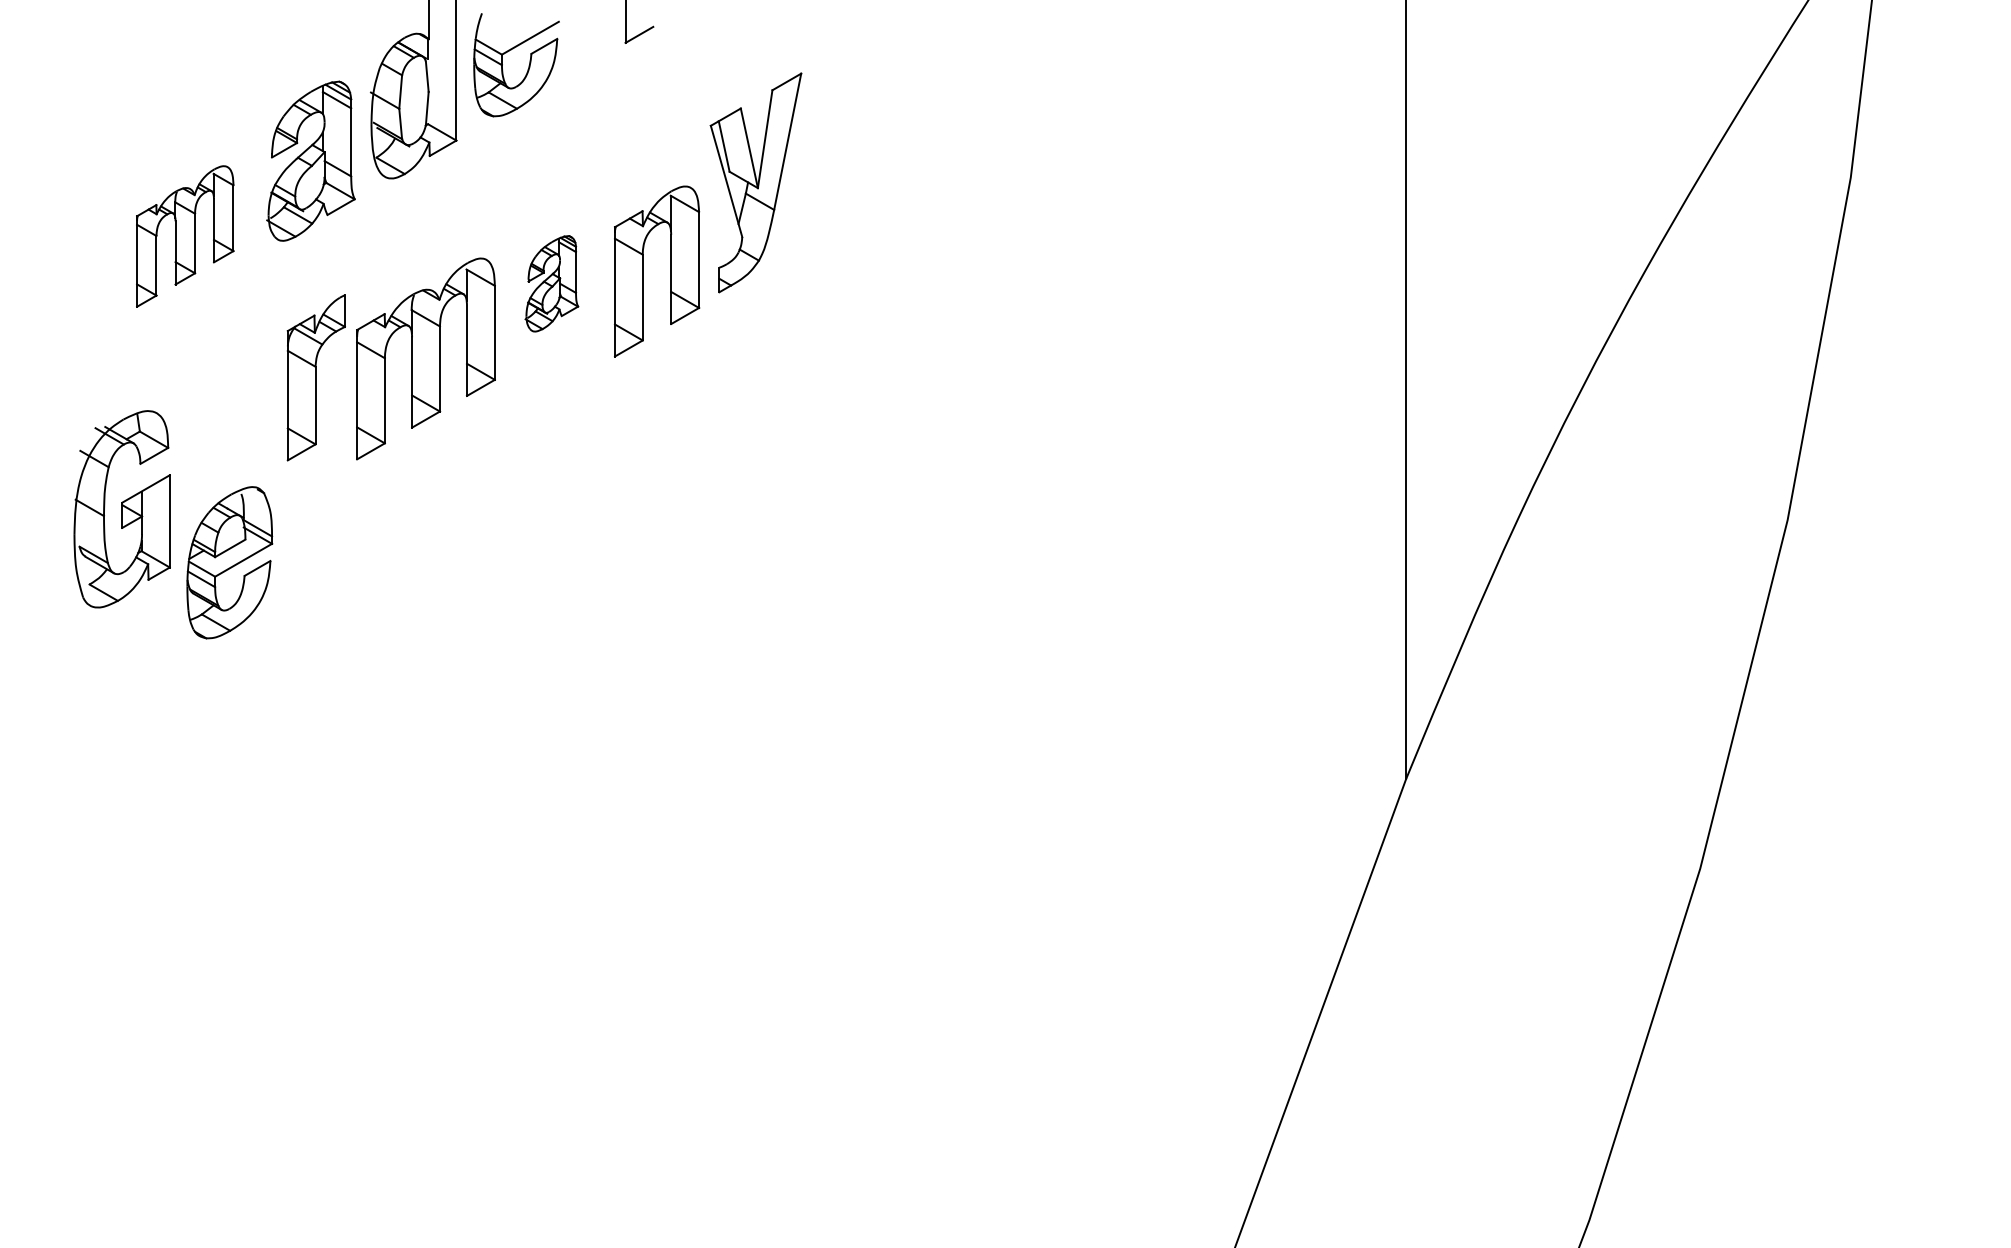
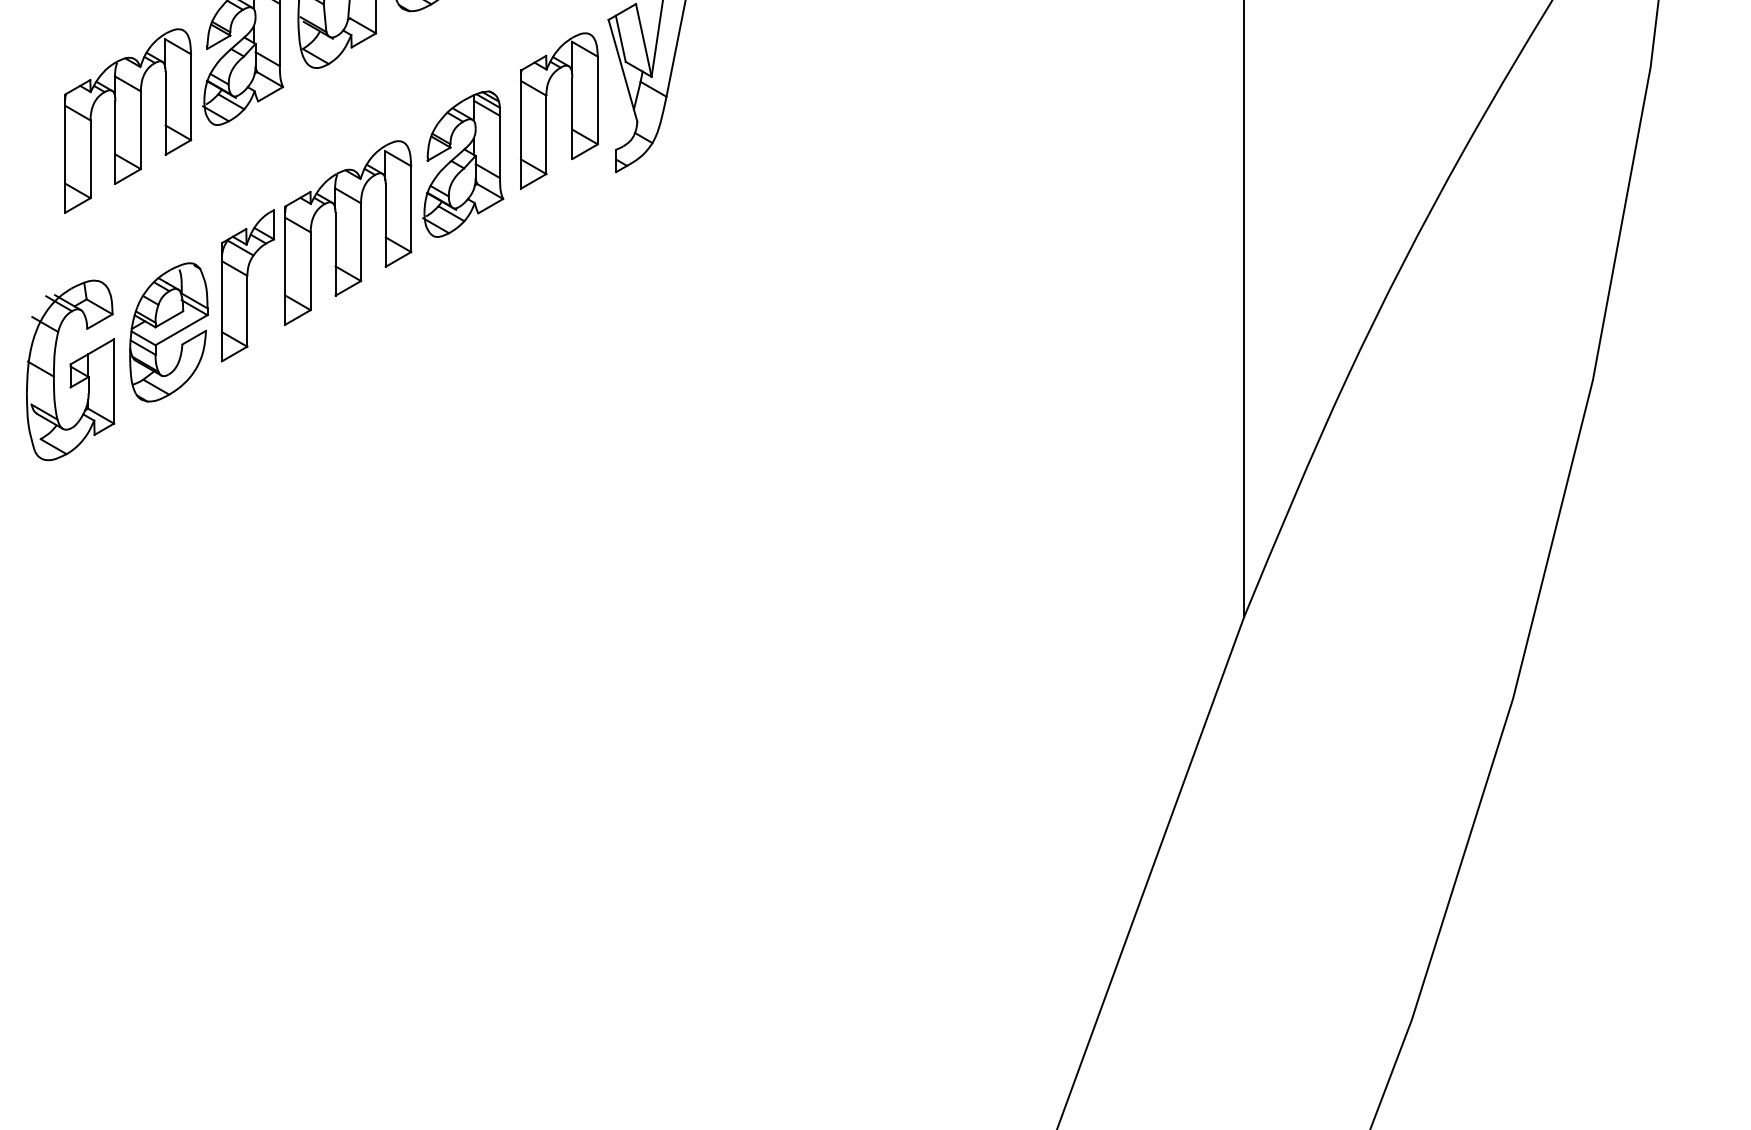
part: (185, 236) -> (128, 121), size x1.43
part: (670, 271) -> (571, 111), moved
part: (551, 283) -> (462, 164), size x1.67
part: (315, 377) -> (247, 285), moved
part: (229, 562) -> (168, 332), moved

